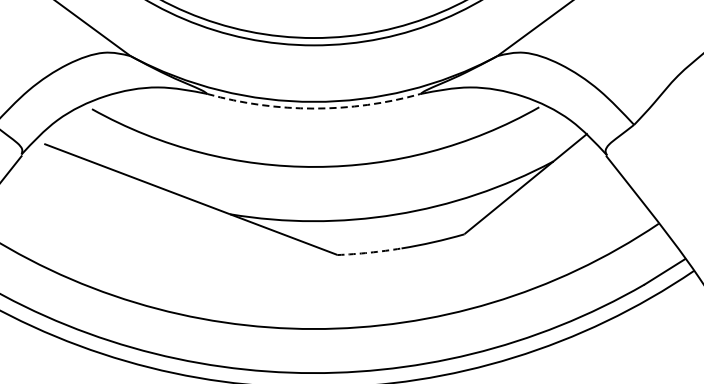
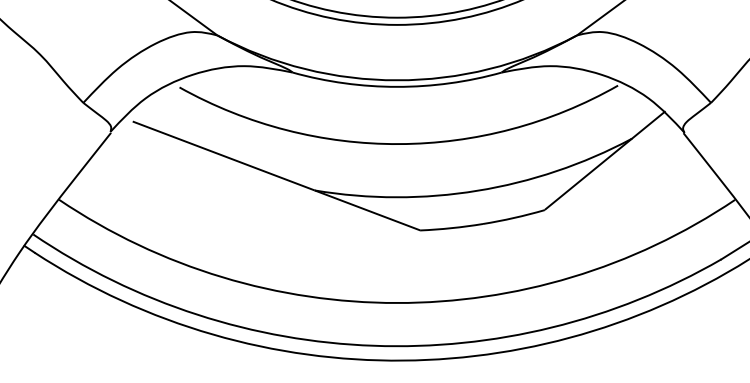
arc: (314, 108) -> (397, 86), dashed -> solid
arc: (369, 253) -> (451, 228), dashed -> solid

